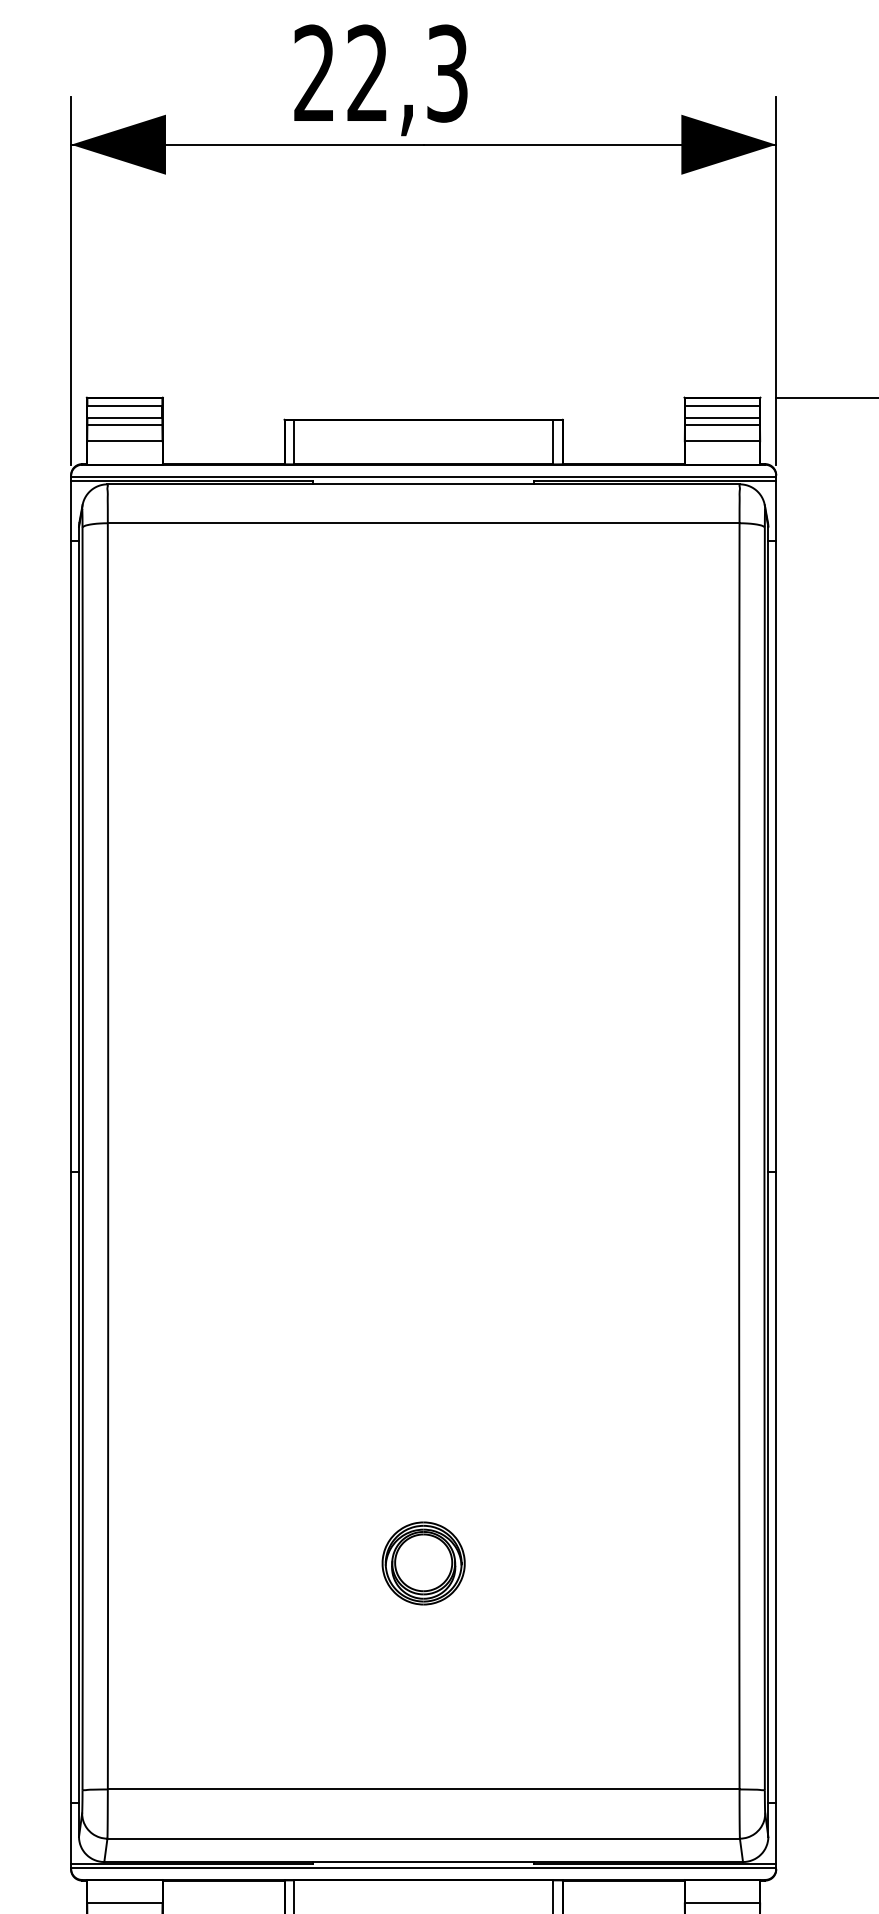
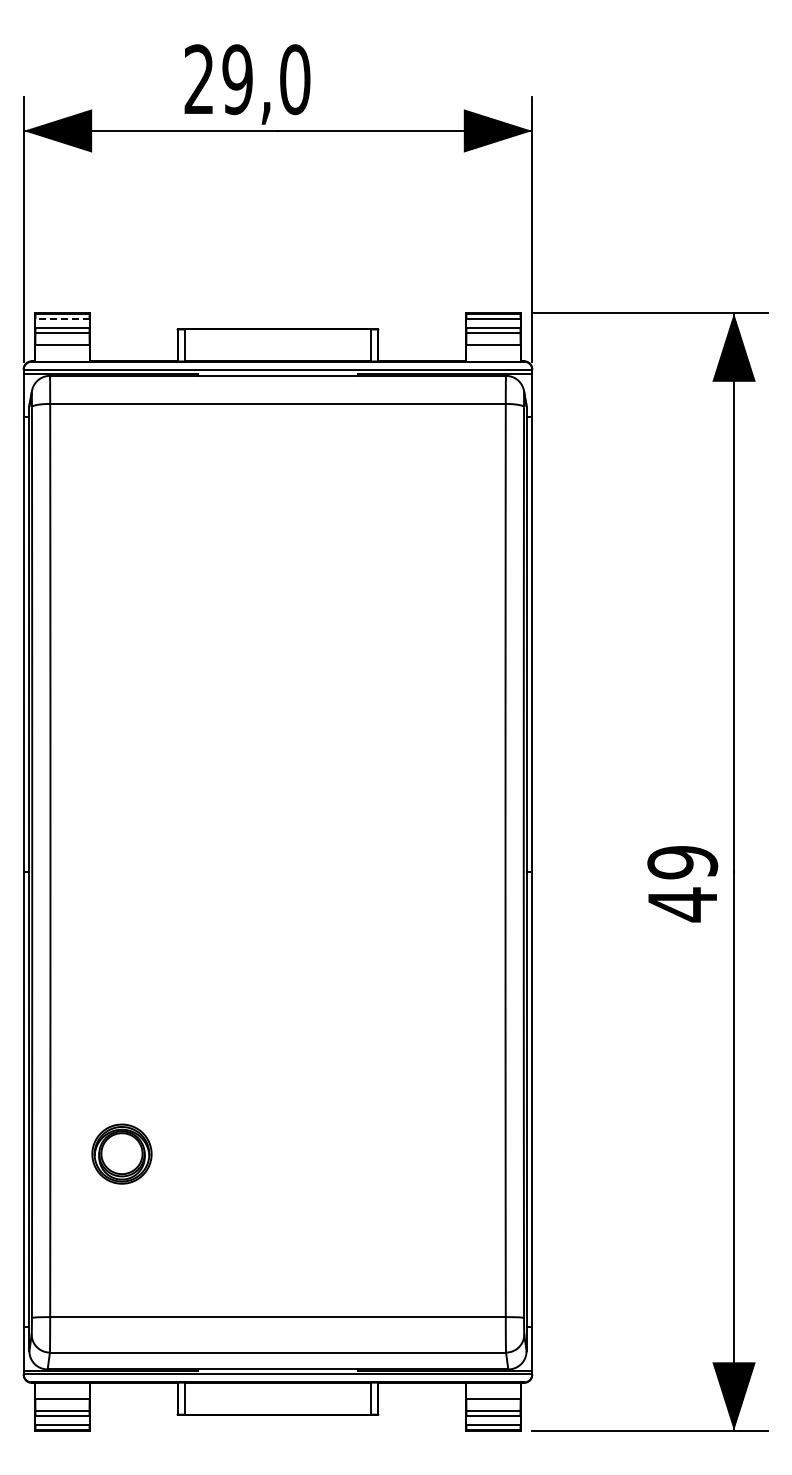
text: (407, 73) -> (266, 79), 22,3 -> 29,0
line: (124, 406) -> (62, 319), solid -> dashed
part: (422, 1562) -> (121, 1153), moved

